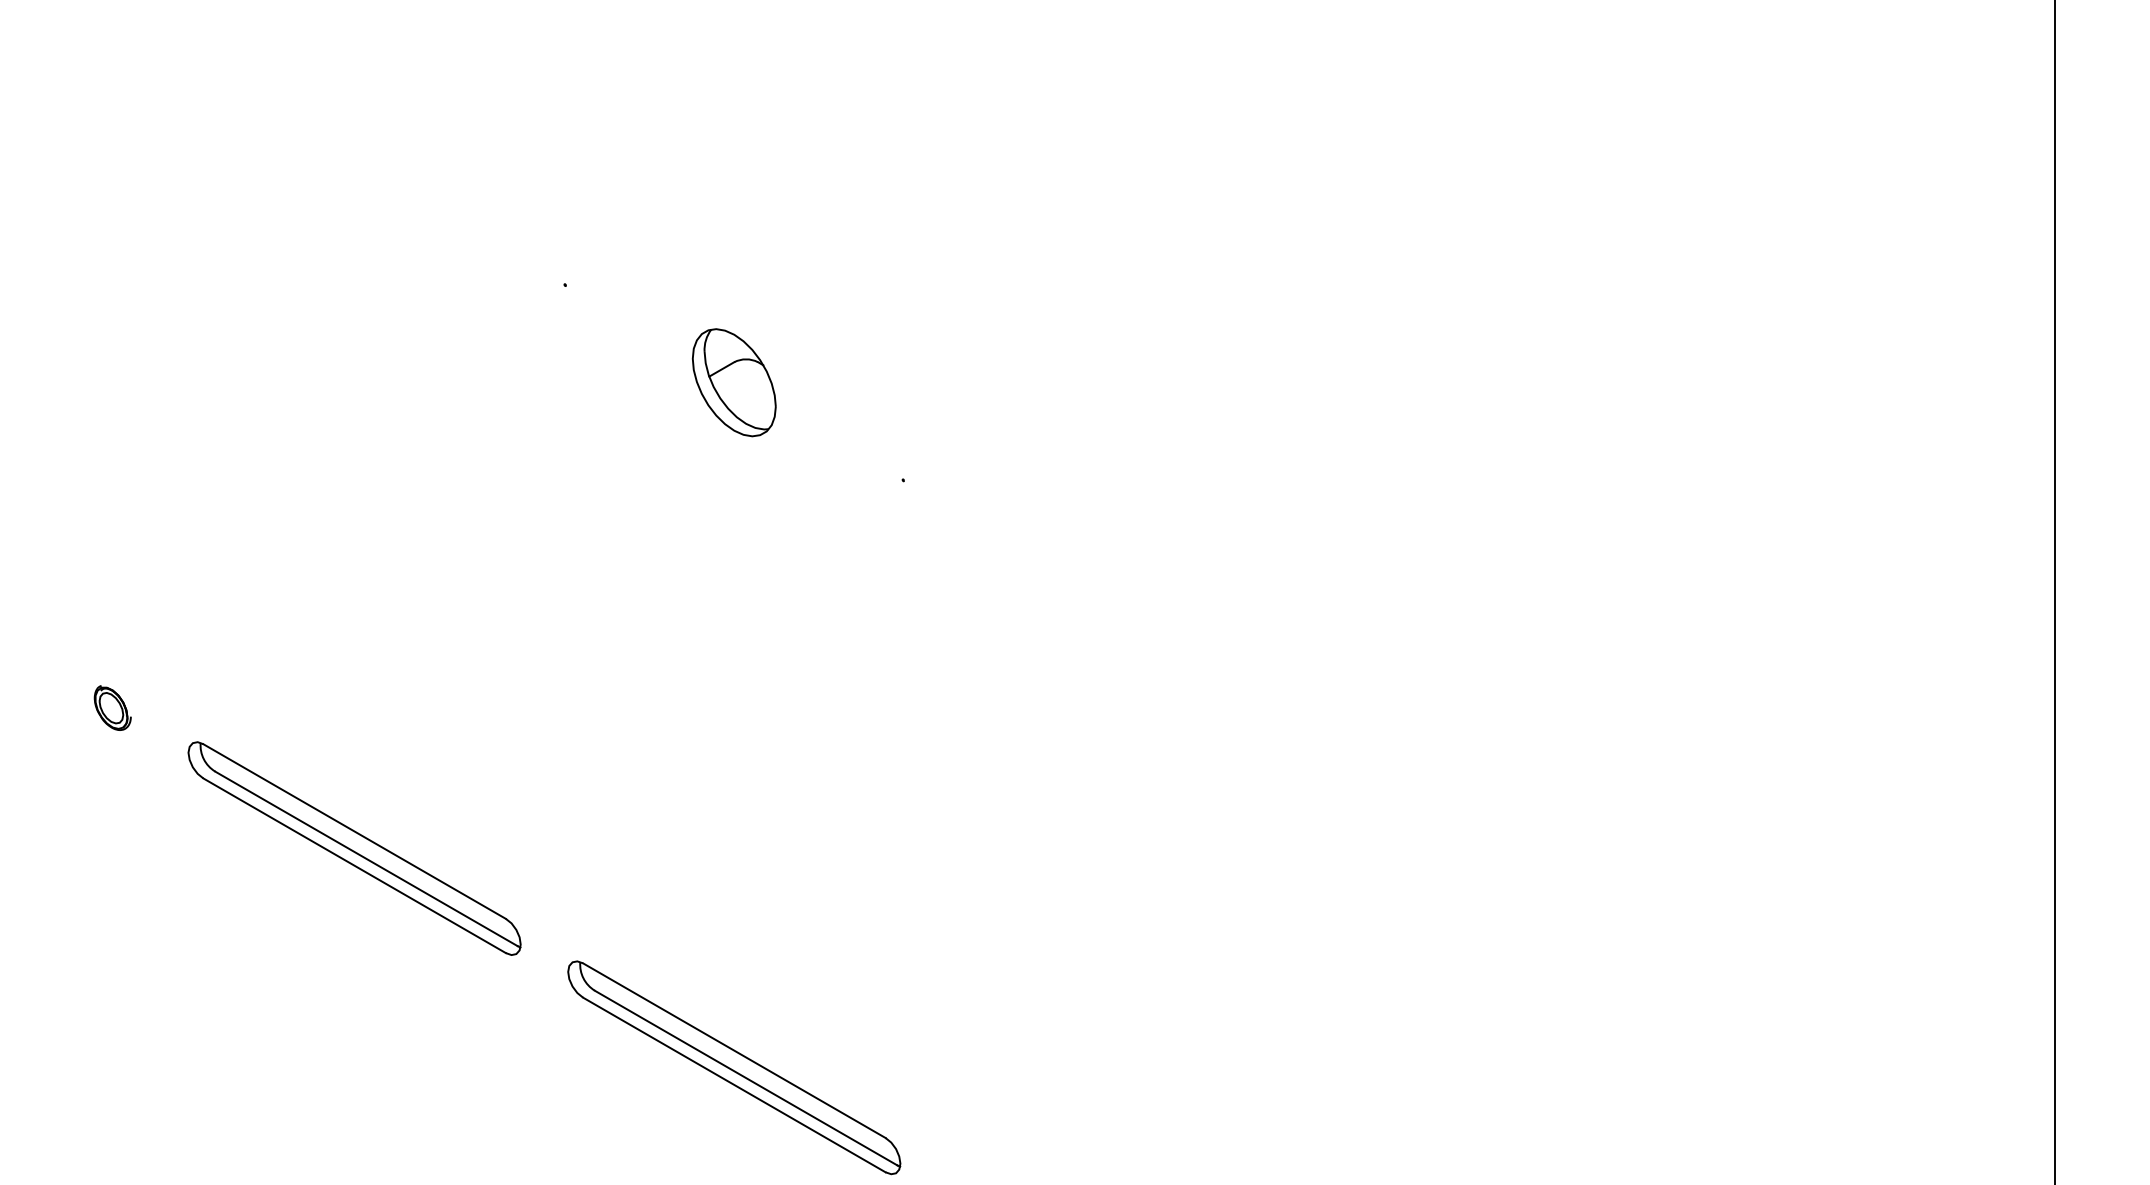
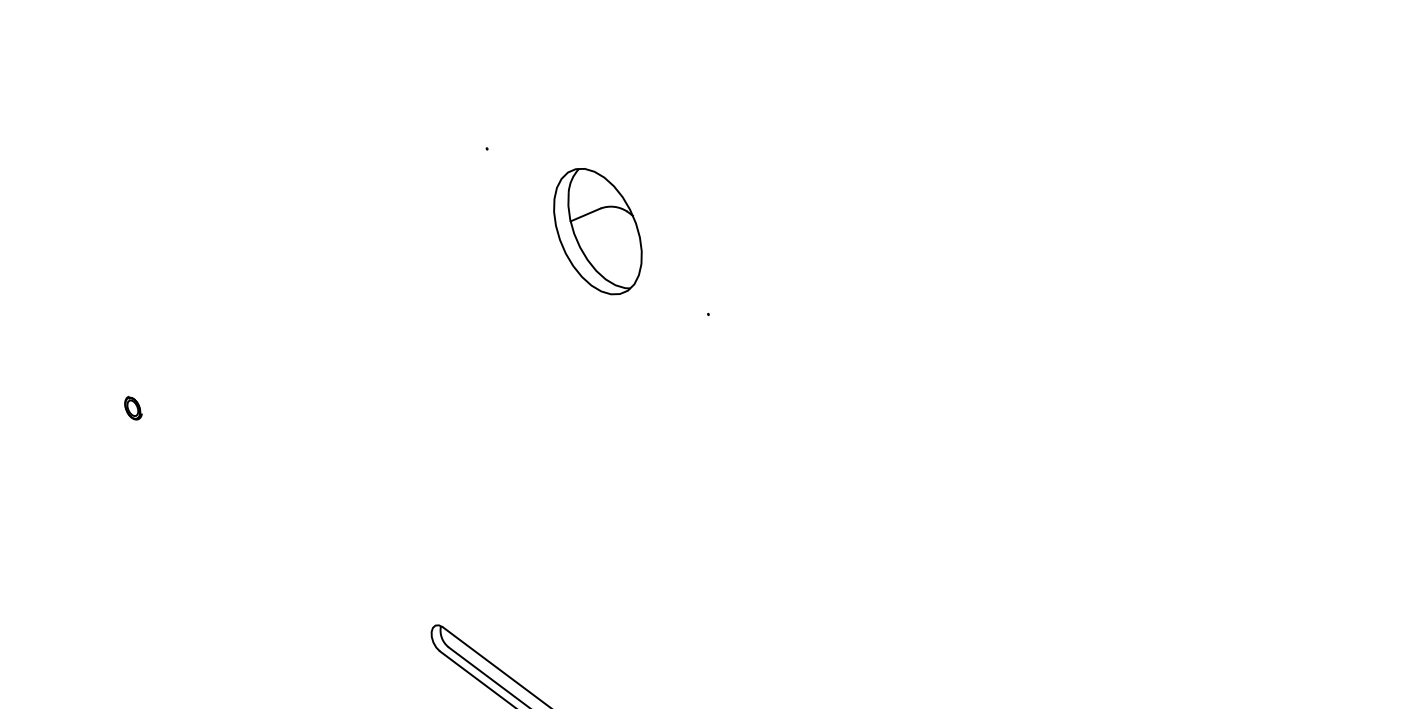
part: (733, 382) -> (597, 231), size x1.6
part: (112, 707) -> (133, 407), size x0.7
part: (354, 848) -> (291, 527), removed

